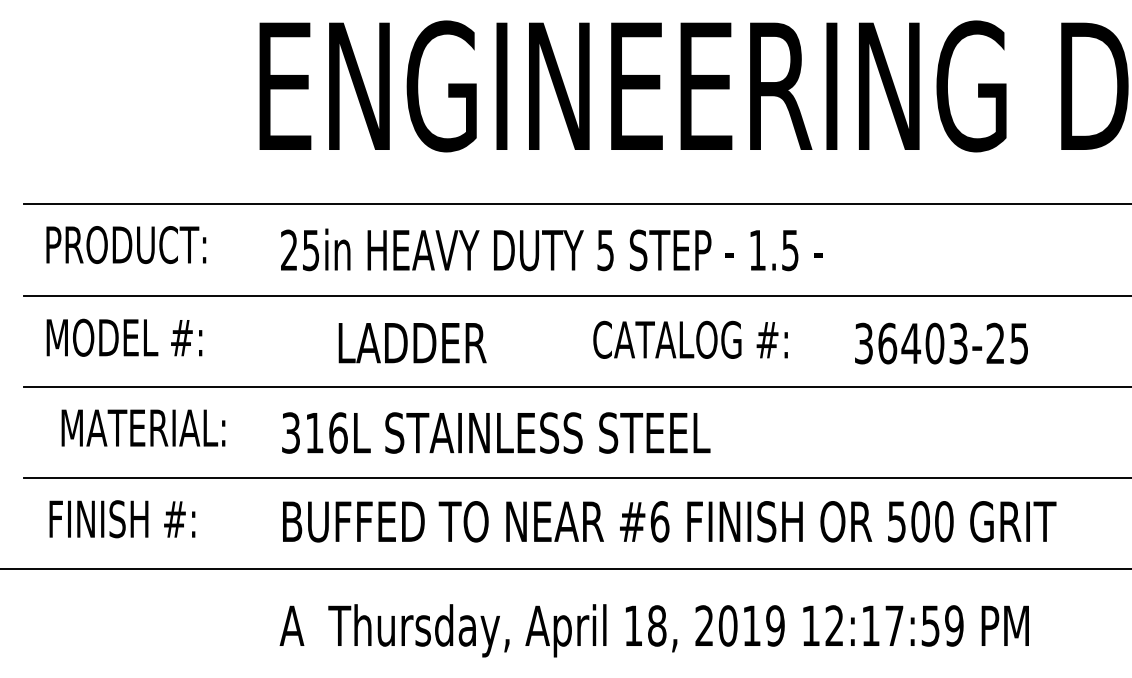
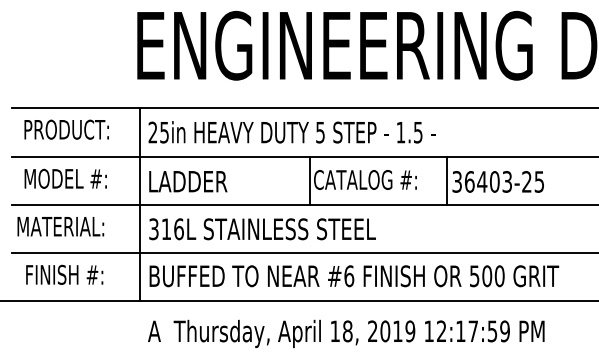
line: (586, 340) -> (310, 180), added
line: (843, 340) -> (446, 180), added
text: (412, 342) -> (188, 181), moved
line: (265, 386) -> (140, 204), added
text: (142, 427) -> (60, 226), moved

